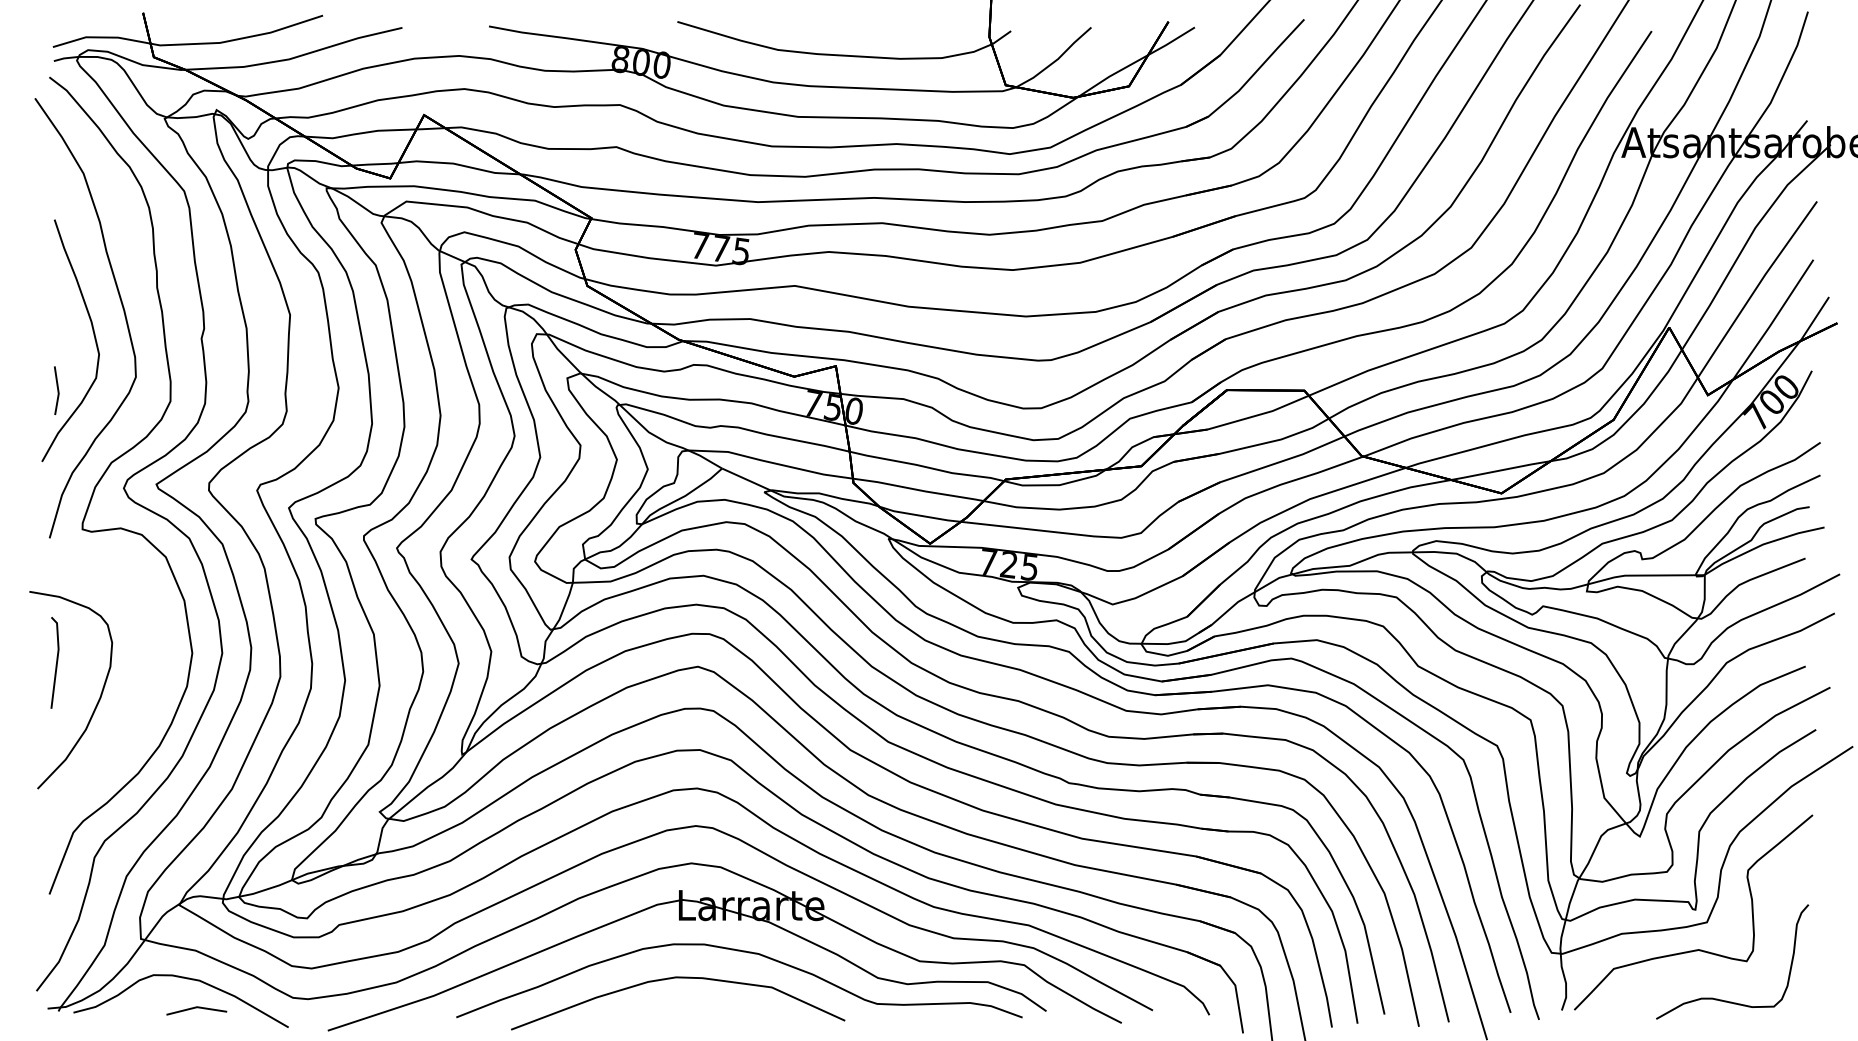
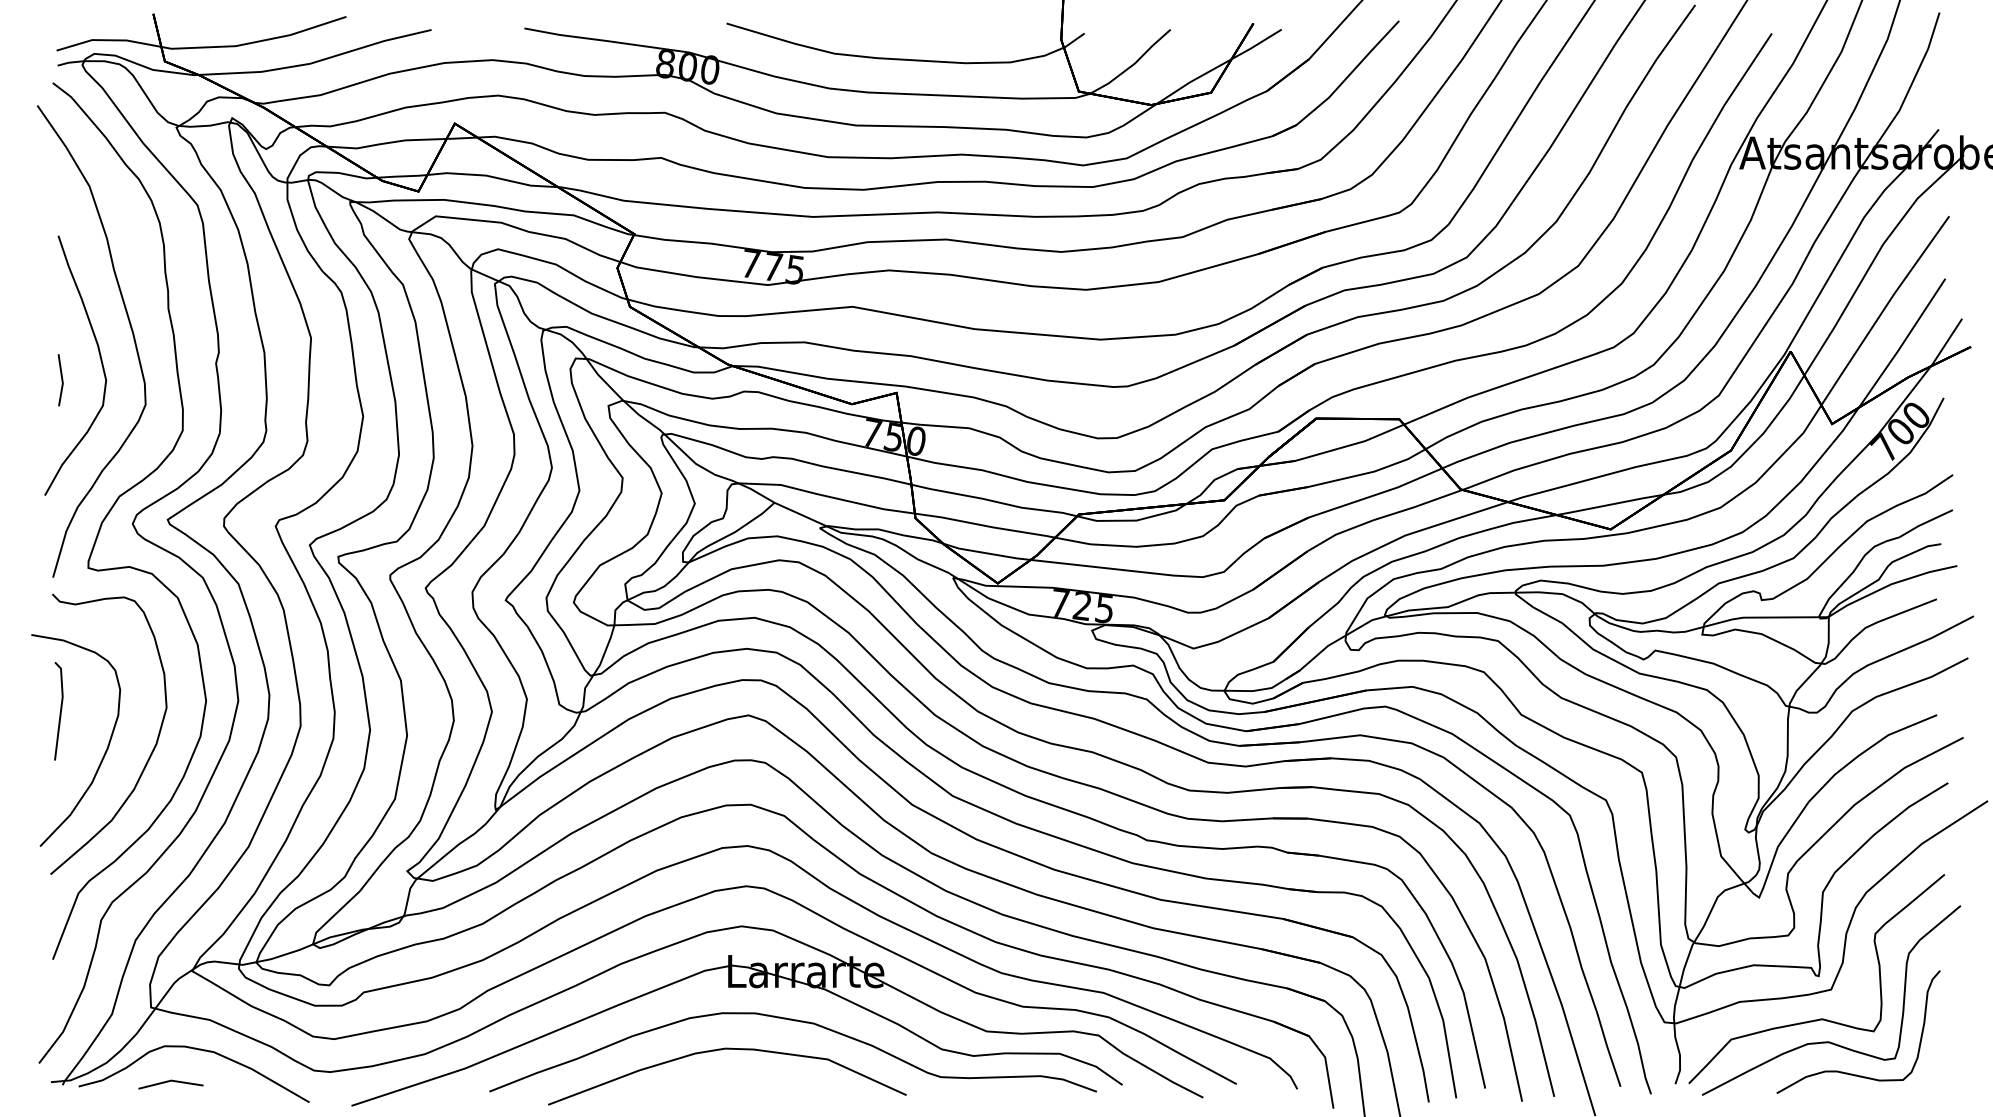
line: (57, 390) -> (61, 380), moved
curve: (140, 702) -> (150, 753), added
curve: (1706, 970) -> (1830, 1041), added
line: (194, 1008) -> (168, 1082), moved

